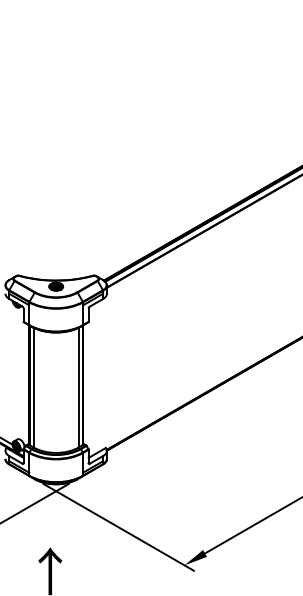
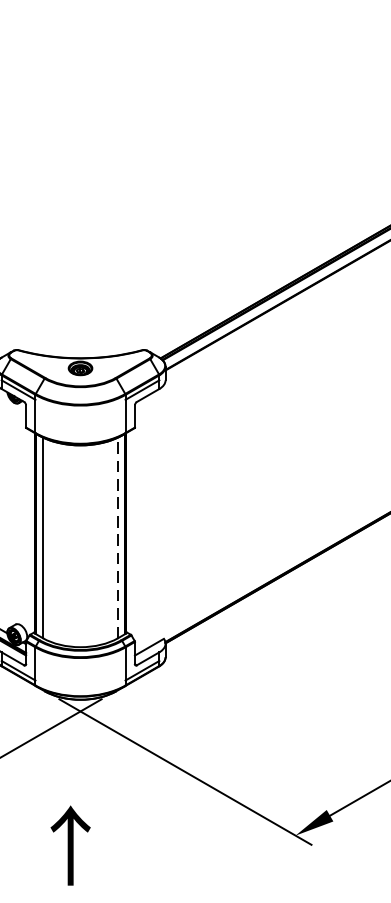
line: (78, 387) -> (117, 537), solid -> dashed

